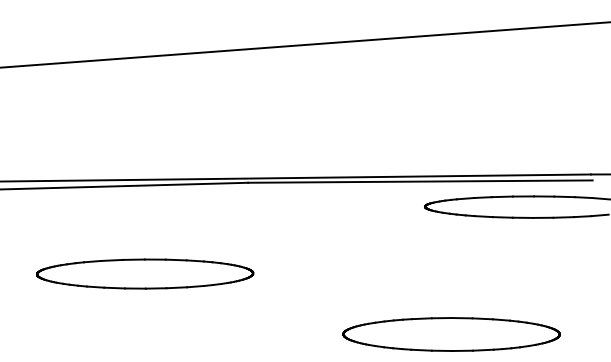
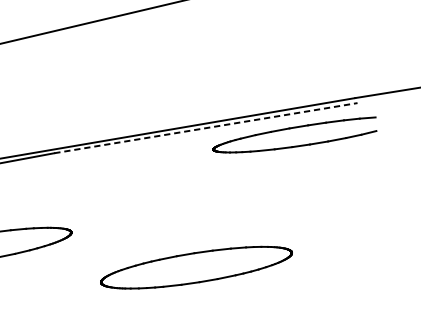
line: (420, 181) -> (205, 128), solid -> dashed
part: (451, 334) -> (196, 267), moved

